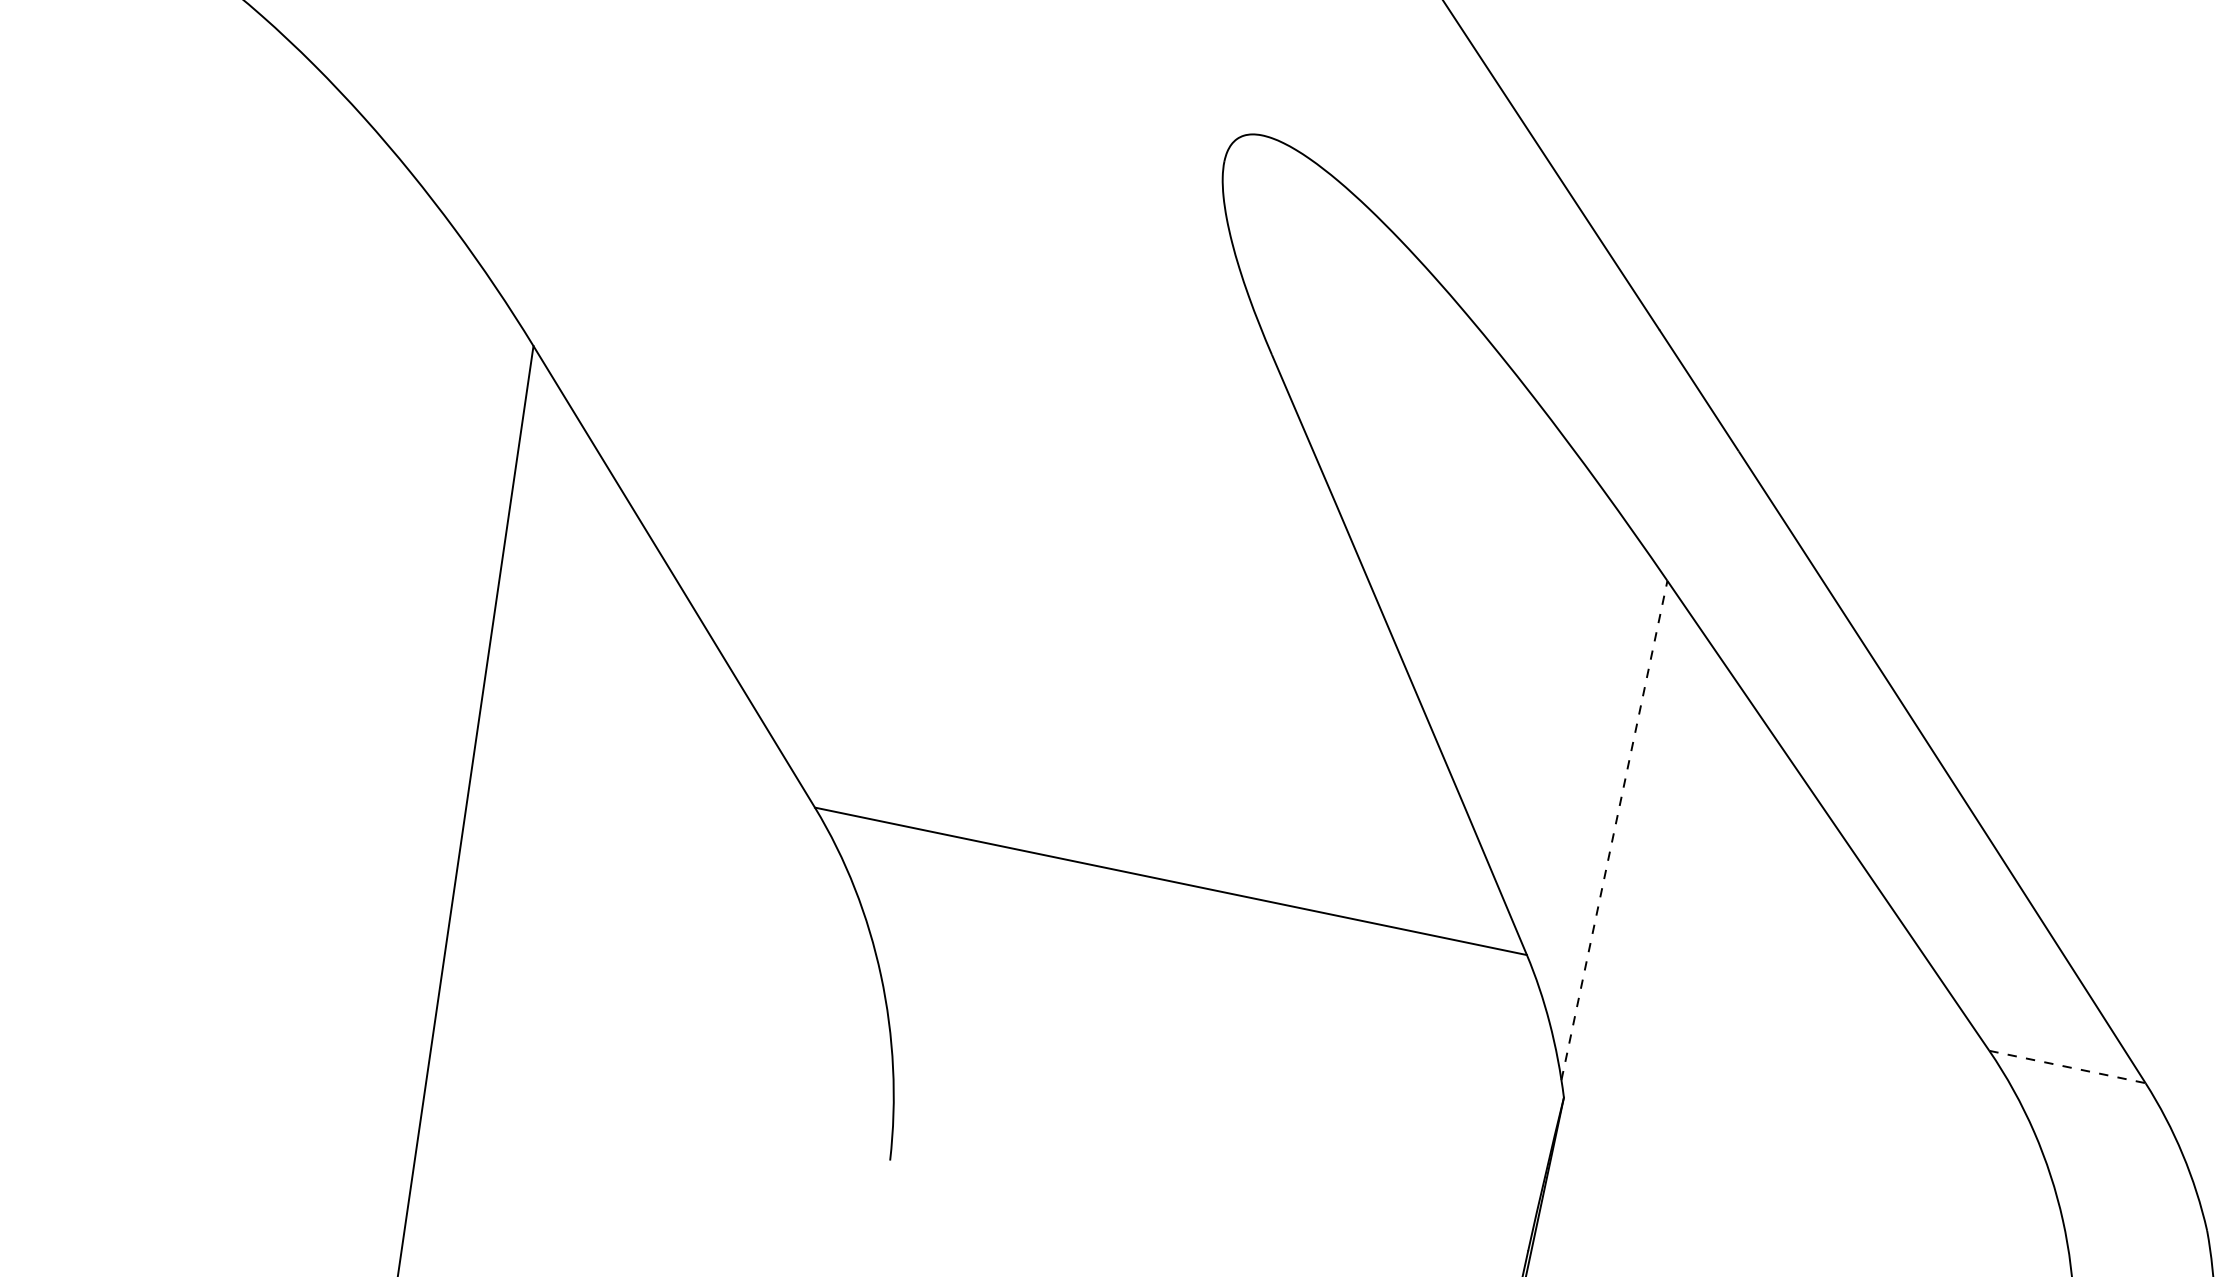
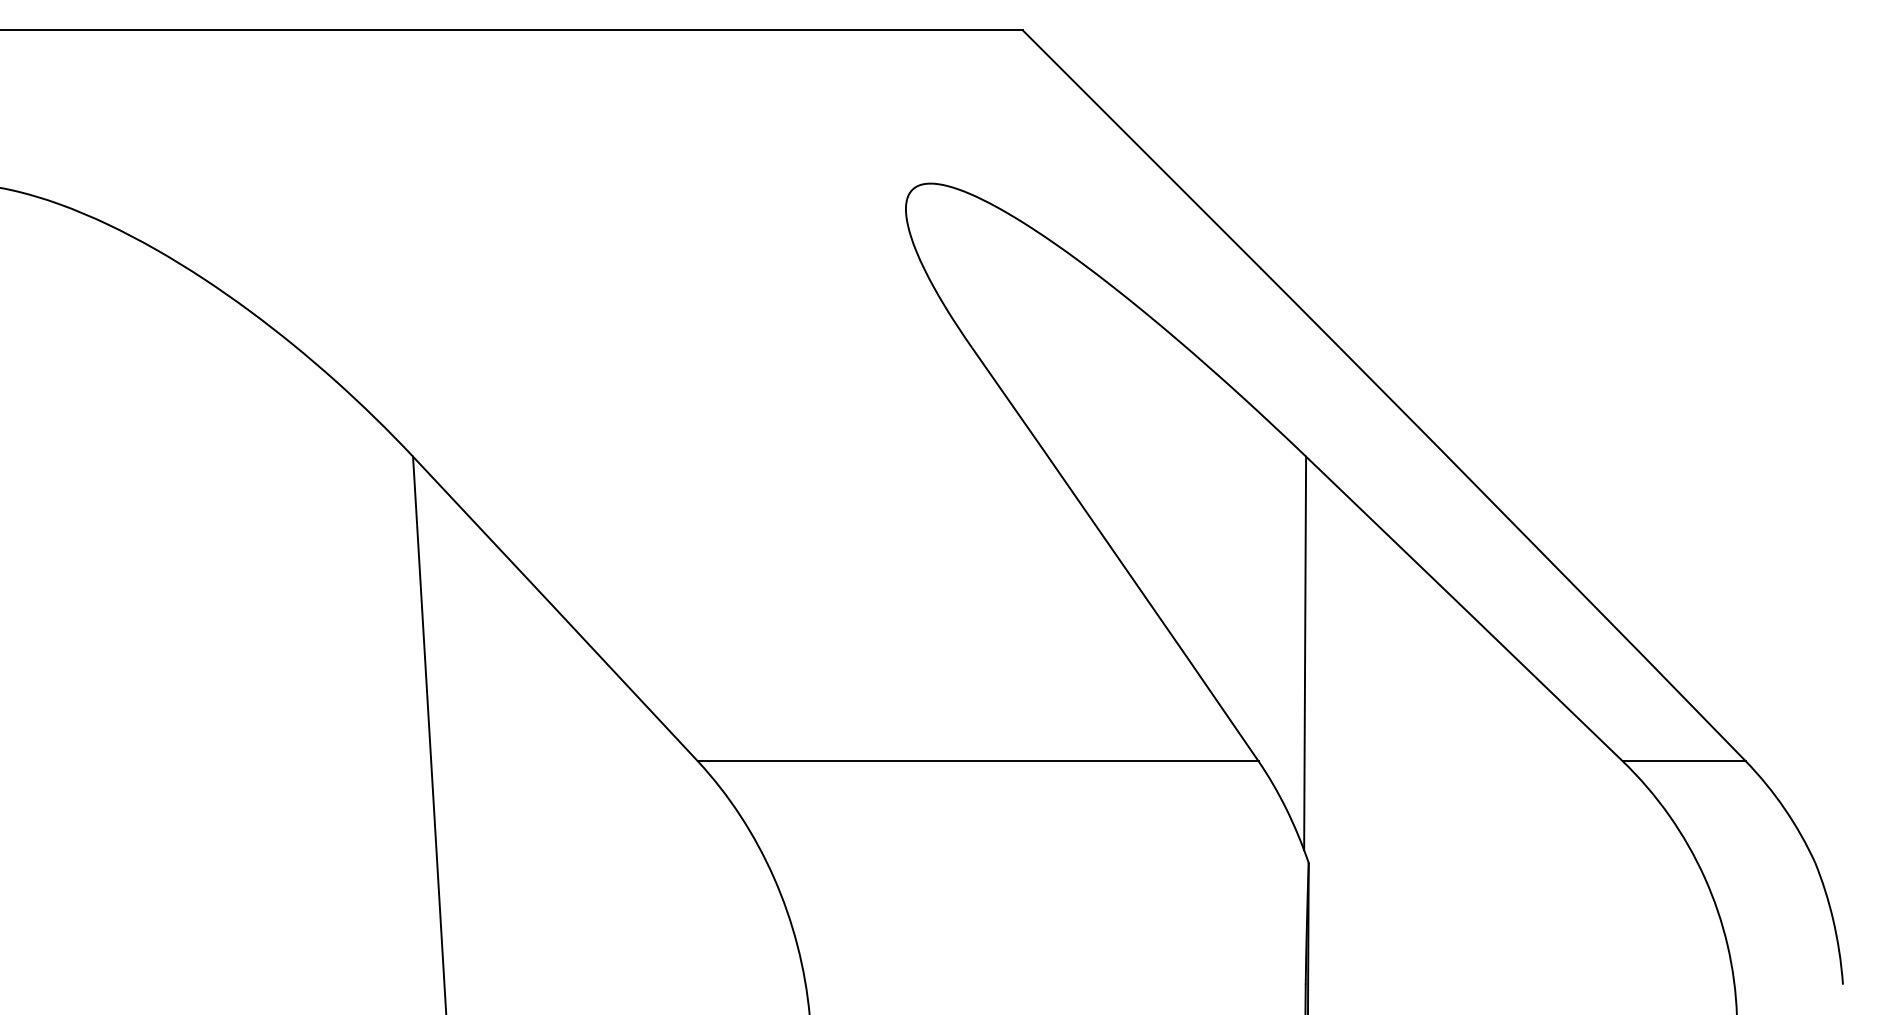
line: (1614, 830) -> (1305, 653), dashed -> solid
line: (2067, 1067) -> (1684, 761), dashed -> solid

